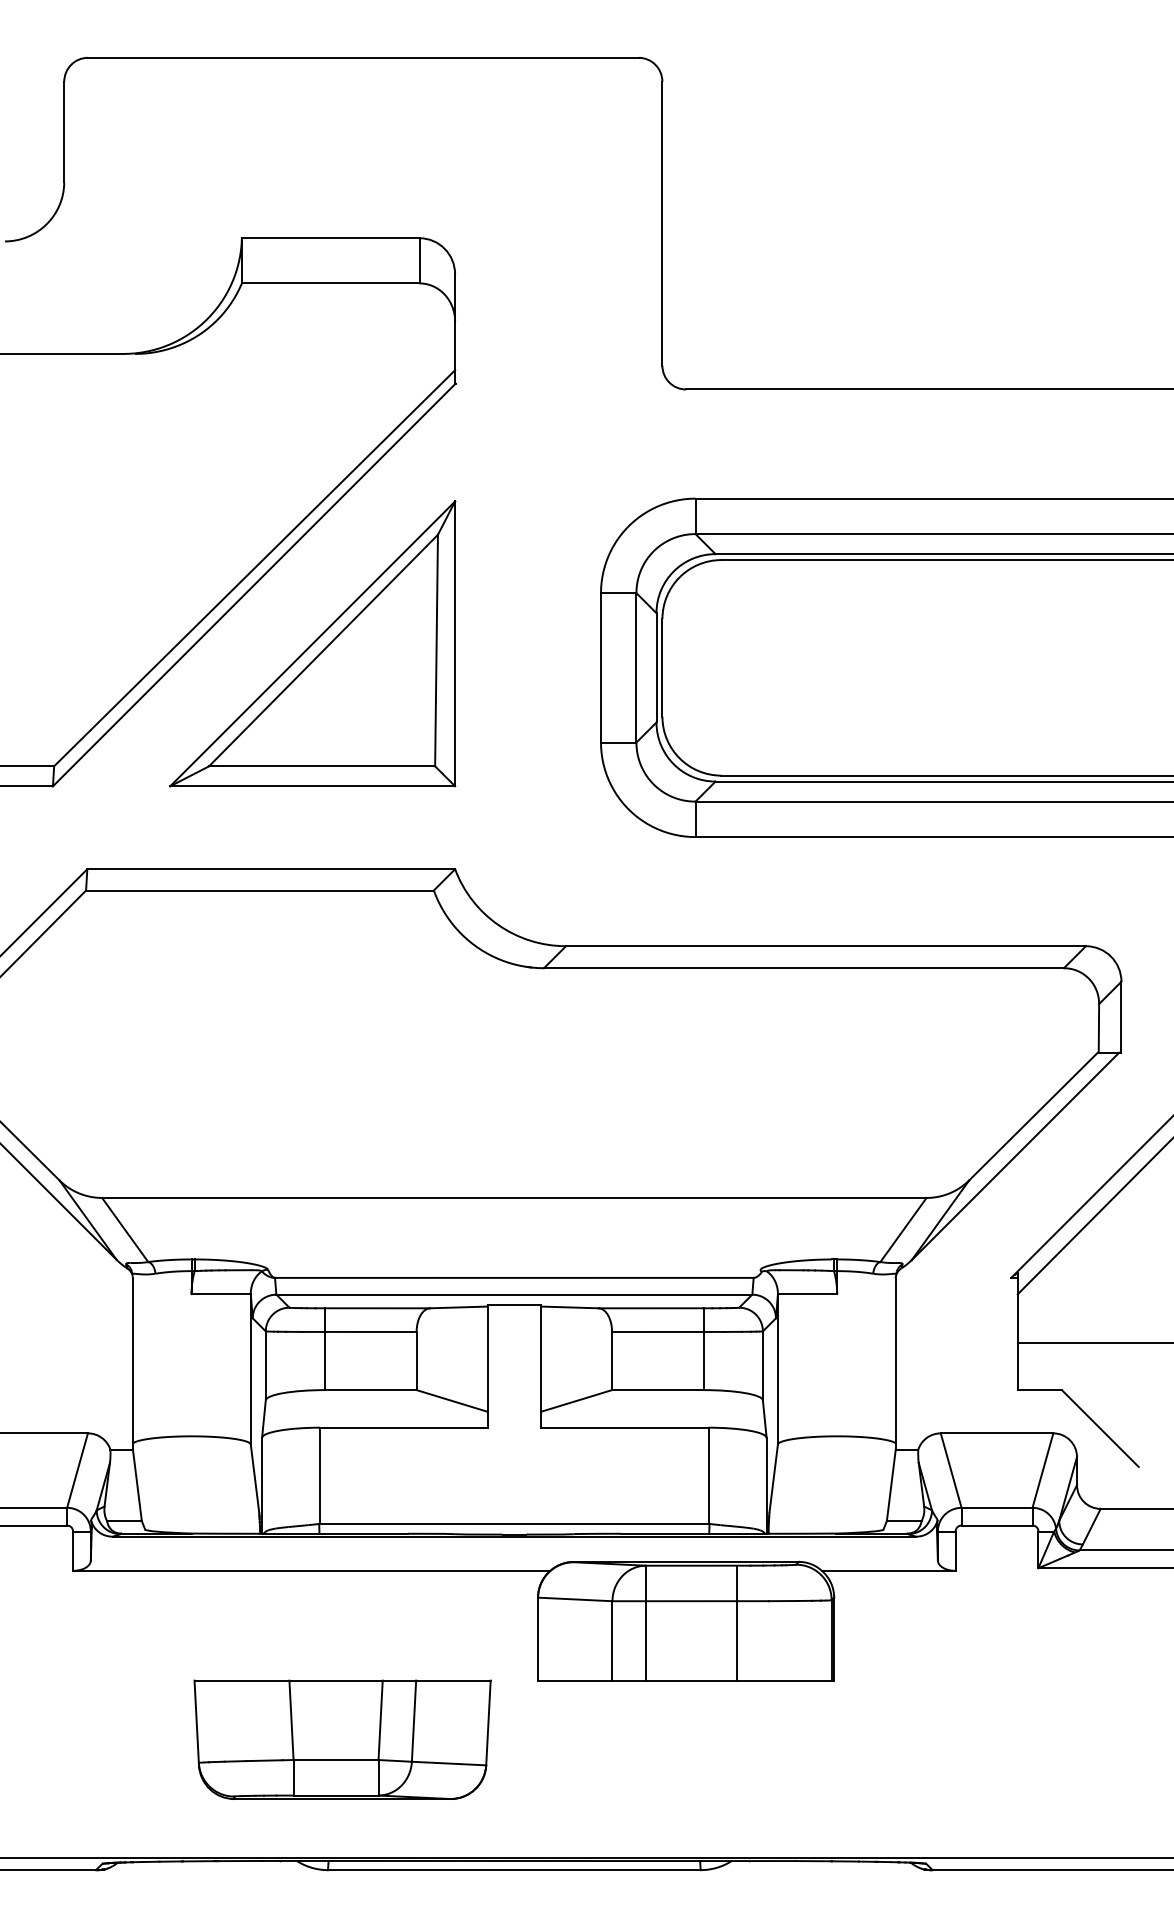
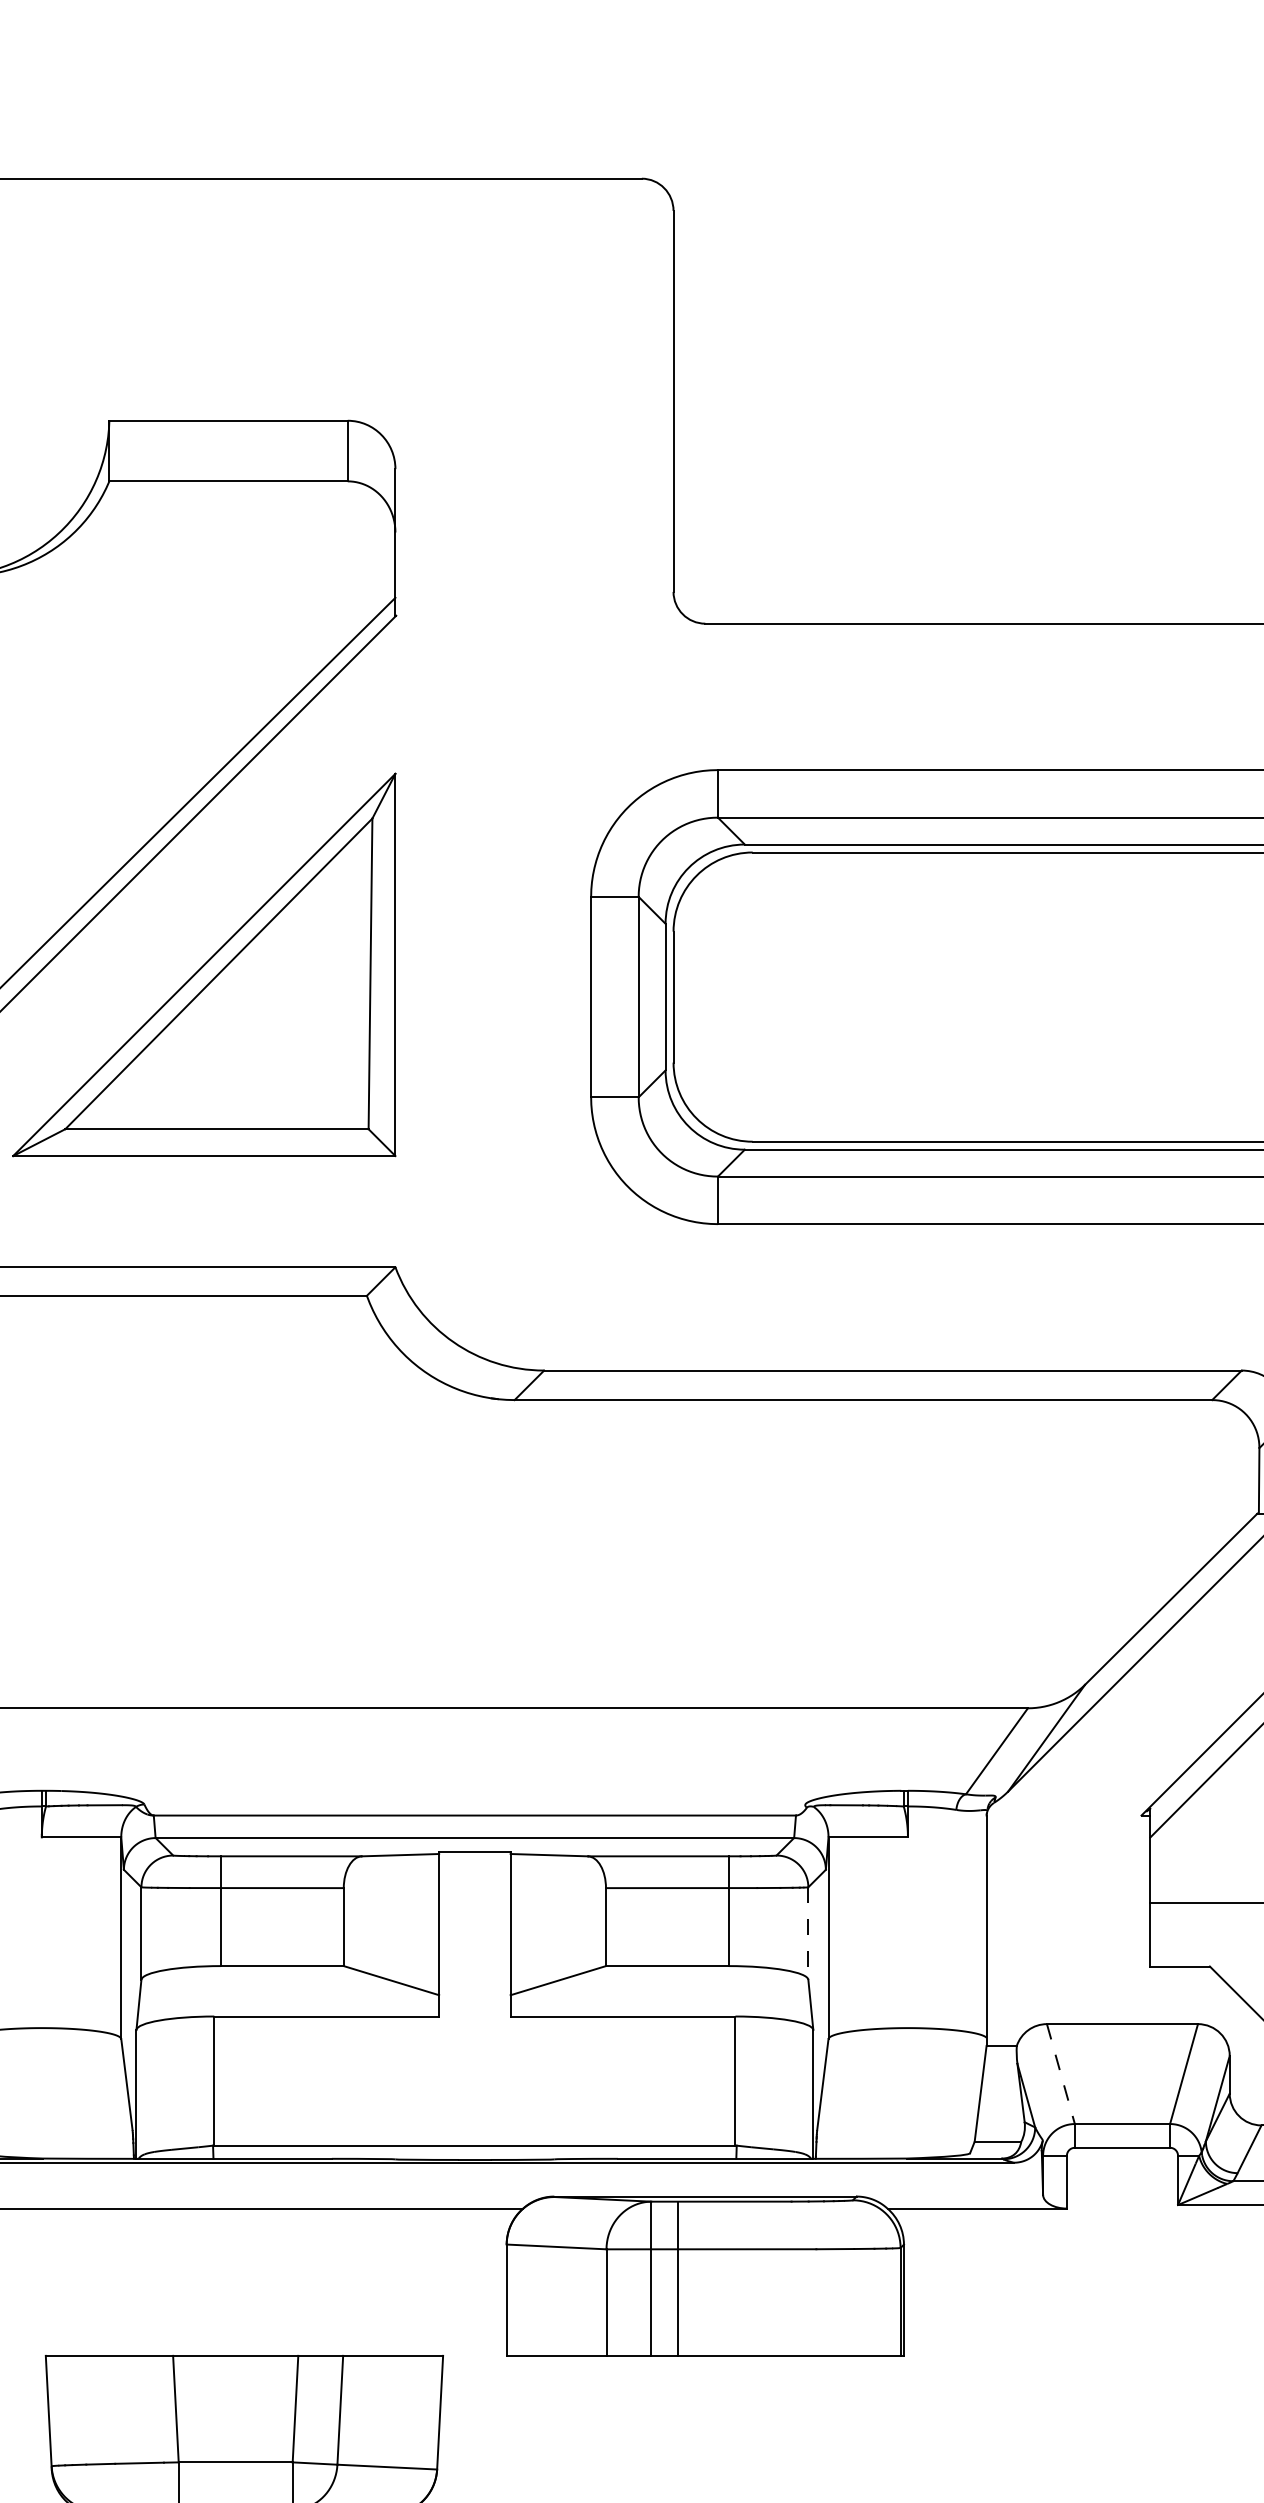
line: (762, 1366) -> (807, 1934), solid -> dashed
line: (951, 1470) -> (1061, 2073), solid -> dashed
line: (736, 1622) -> (677, 2277), moved

